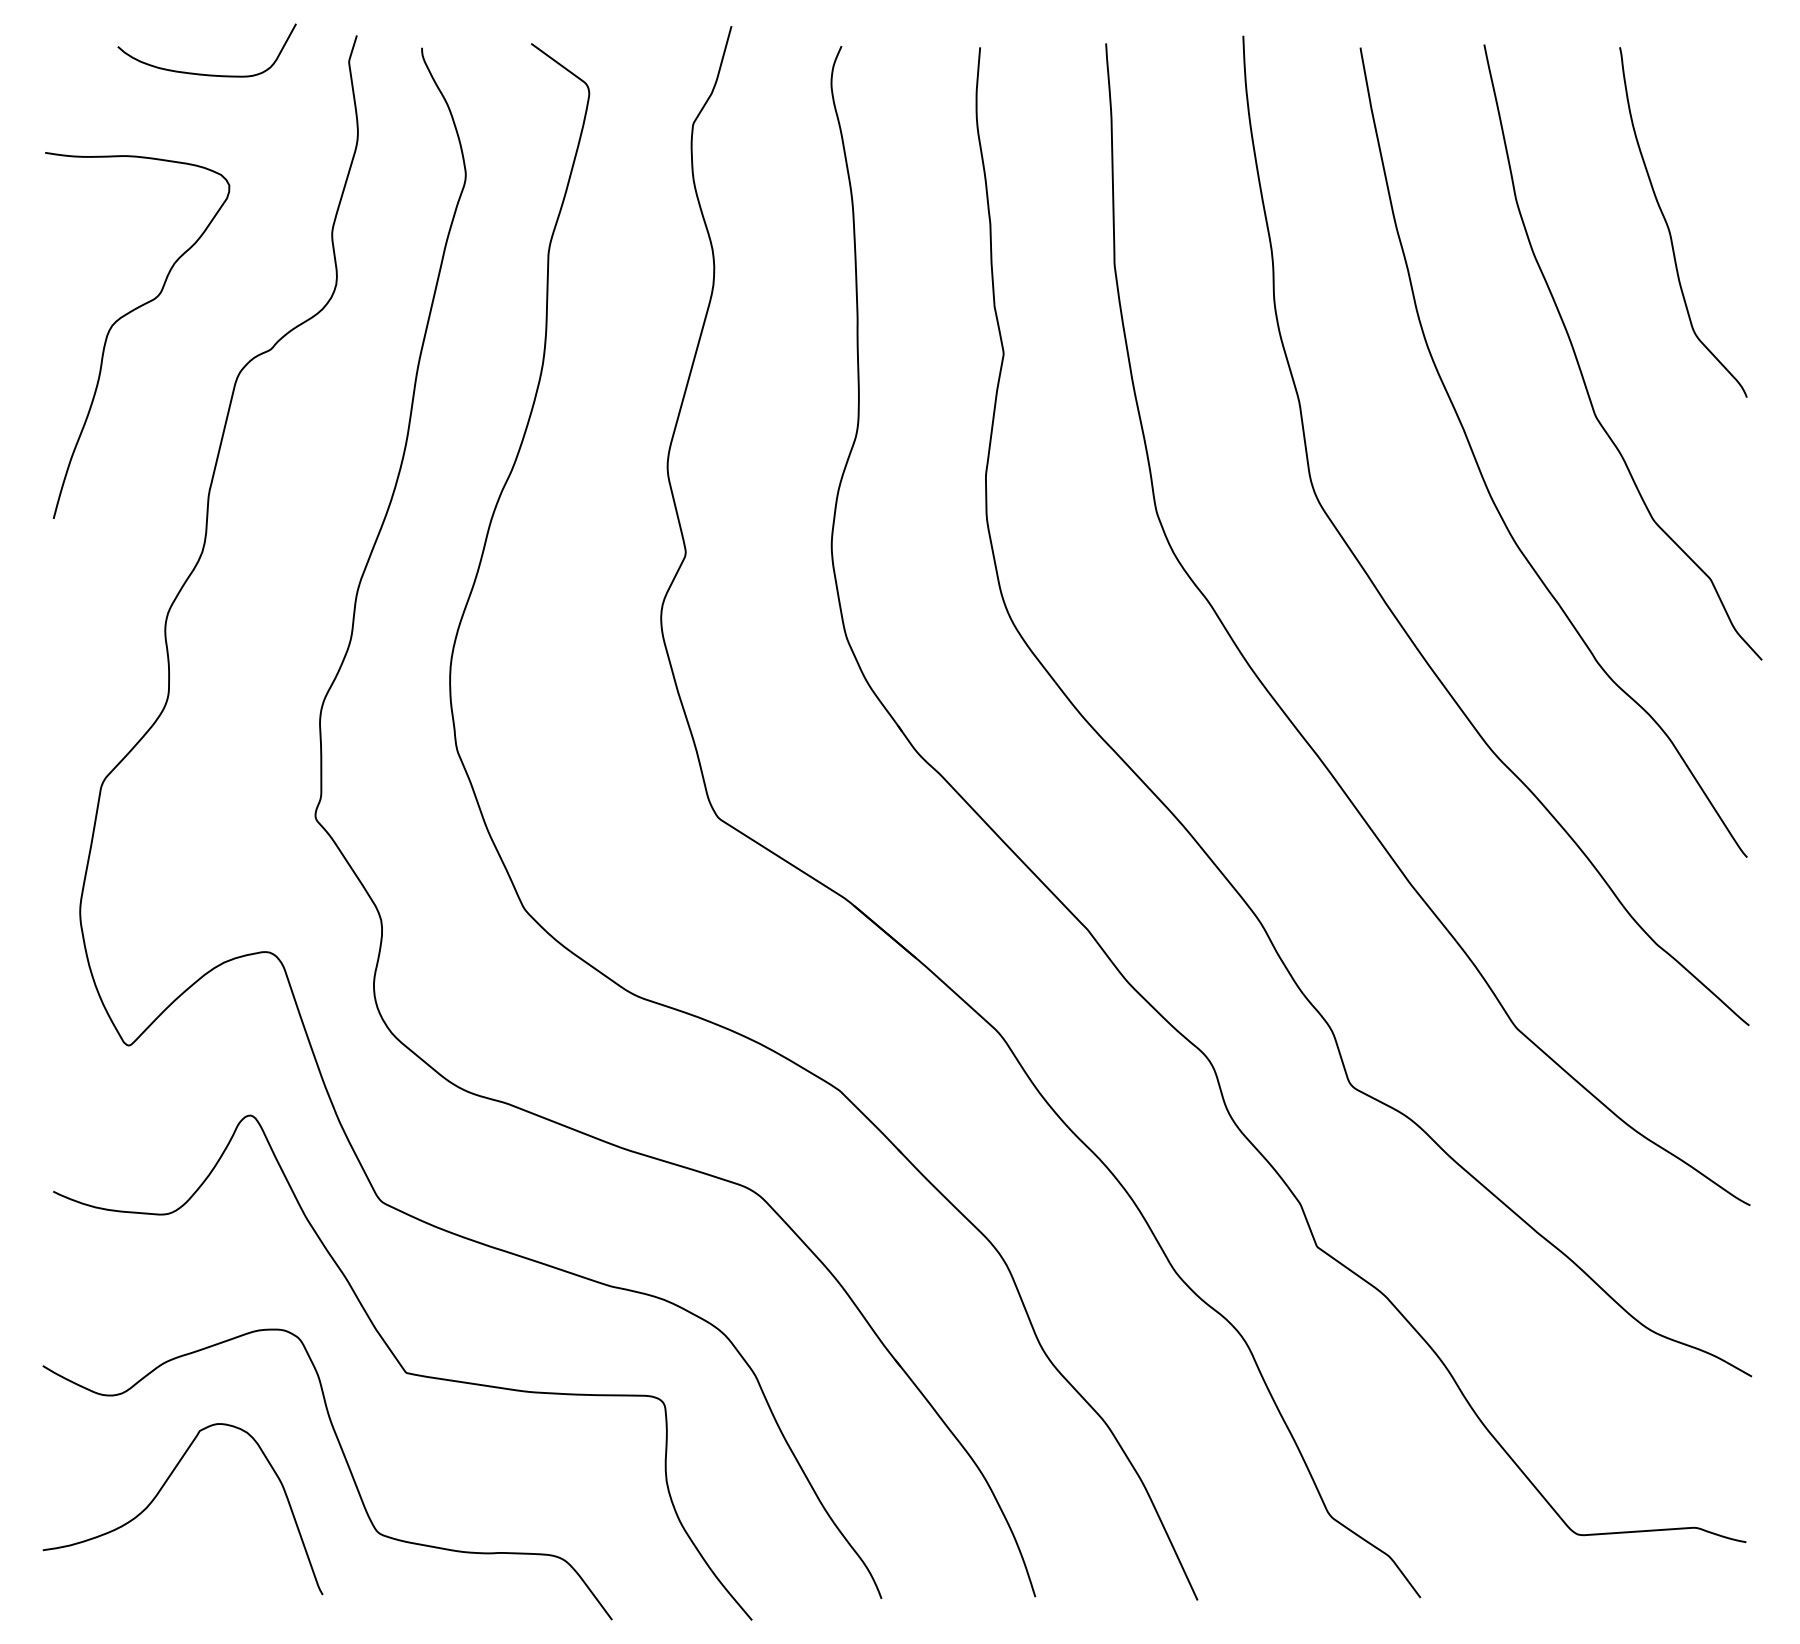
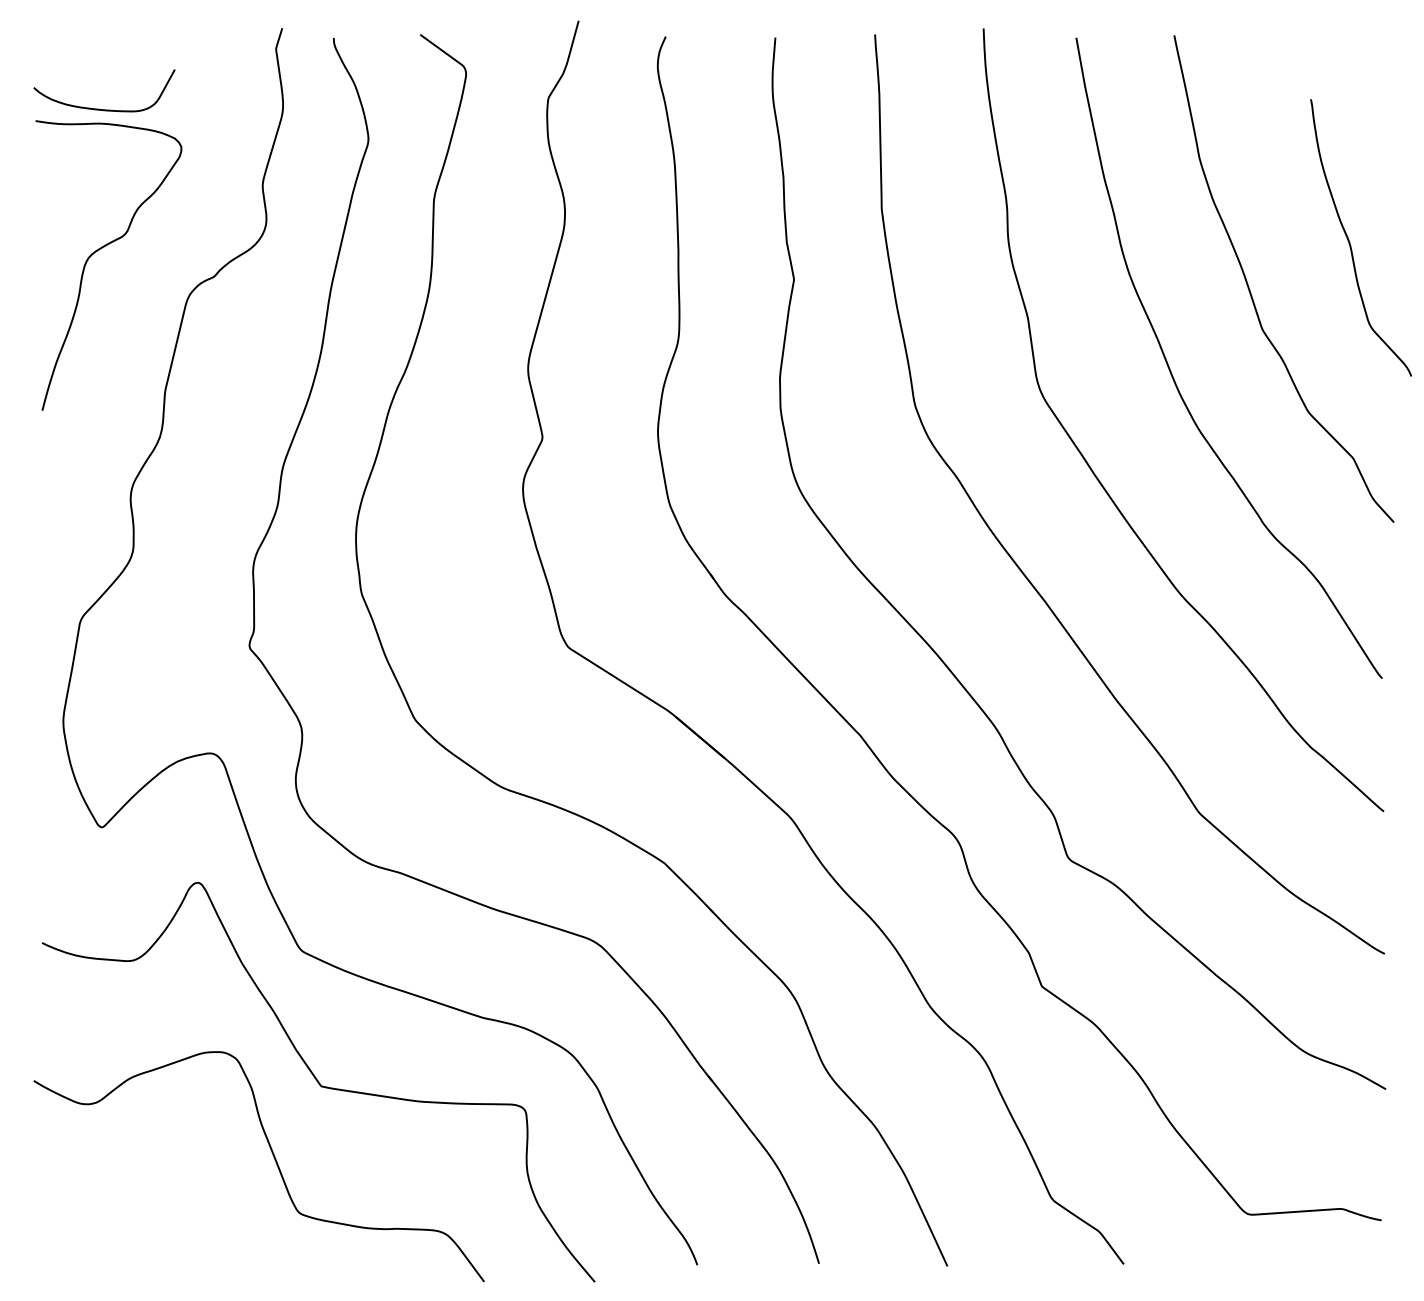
curve: (202, 73) -> (100, 108), moved
curve: (1669, 227) -> (1350, 241), moved
curve: (159, 1493) -> (126, 1181), removed

